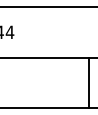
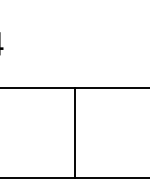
line: (89, 82) -> (75, 132), moved

